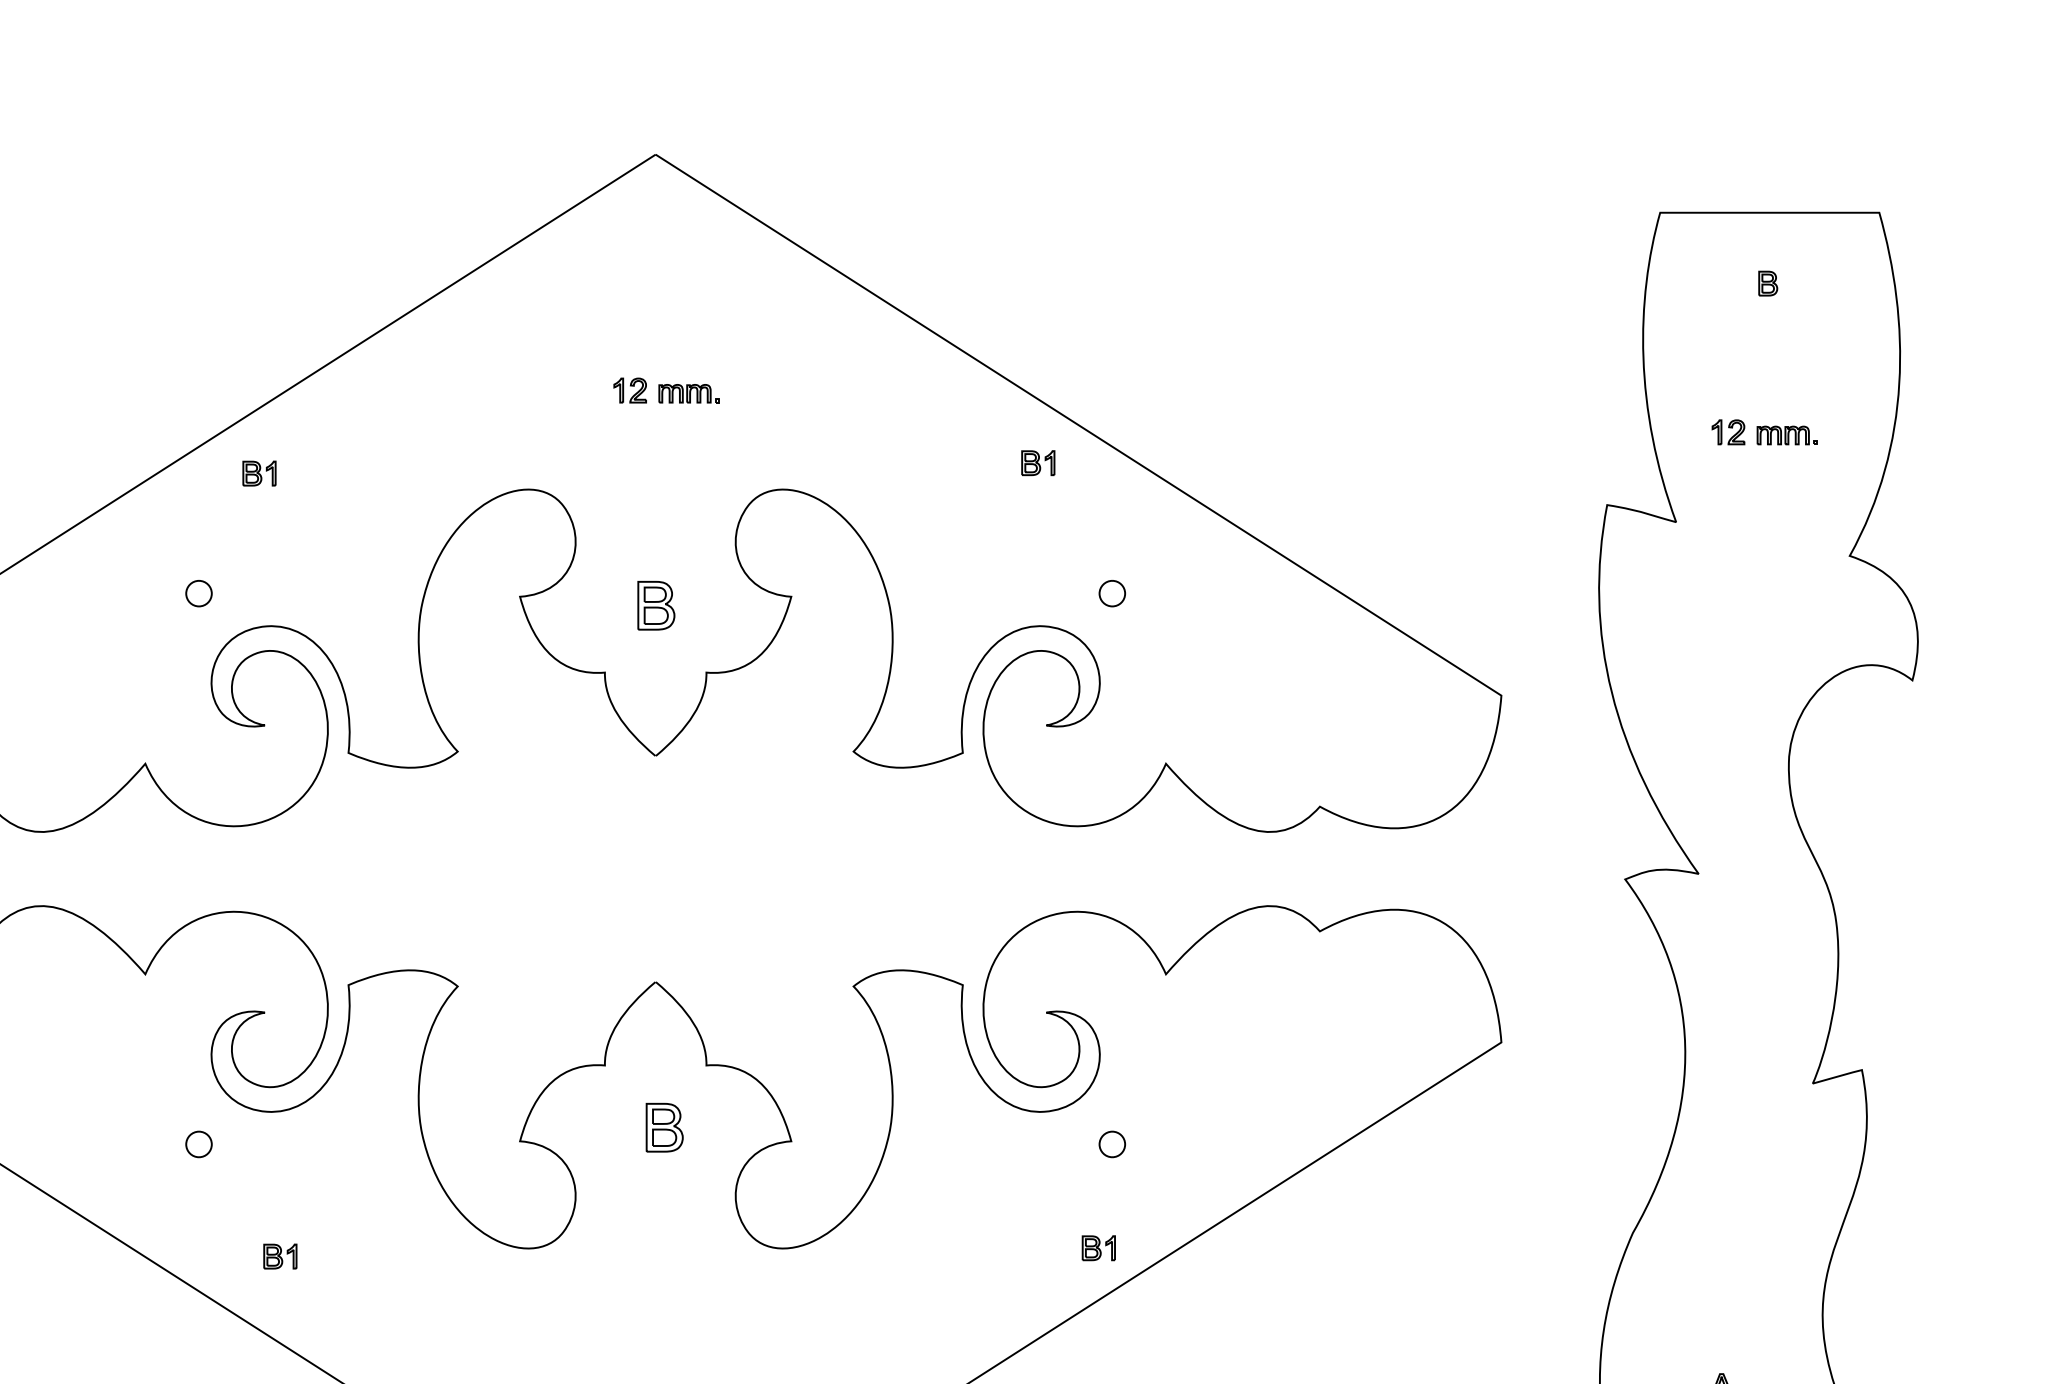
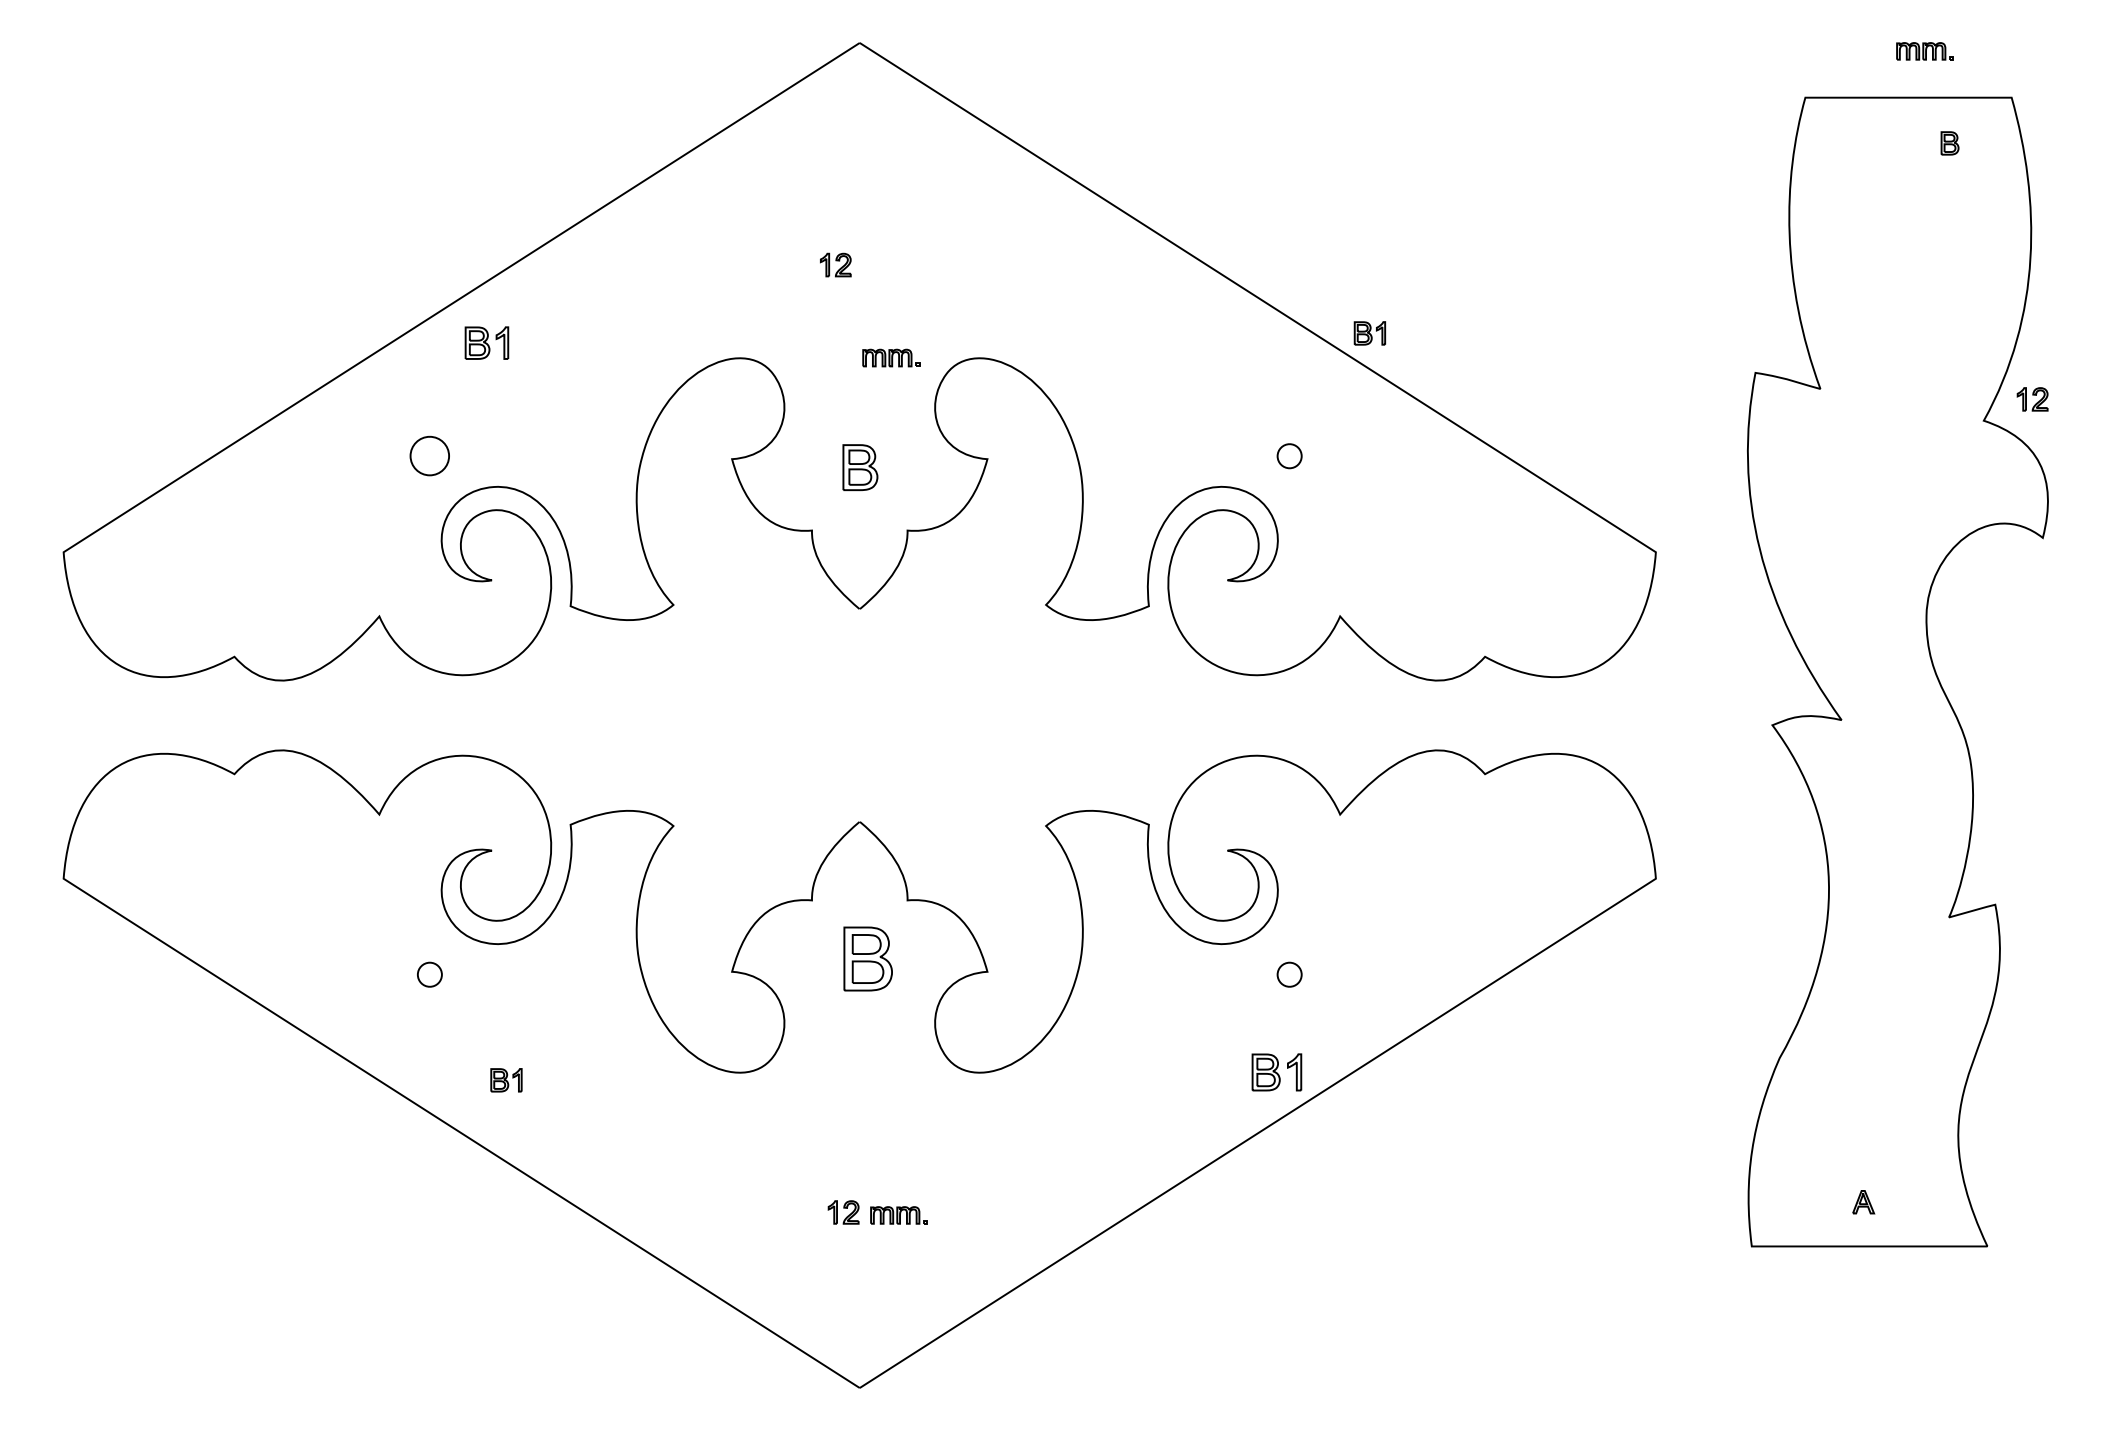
part: (1767, 283) -> (1949, 143), moved
part: (689, 393) -> (891, 357), moved
part: (1728, 432) -> (2032, 399), moved
part: (1786, 435) -> (1924, 51), moved
part: (1037, 463) -> (1369, 333), moved
part: (259, 473) -> (486, 343), size x1.4
part: (198, 593) -> (429, 456), size x1.6
part: (664, 1127) -> (868, 958), size x1.4
part: (1098, 1248) -> (1276, 1072), size x1.6

